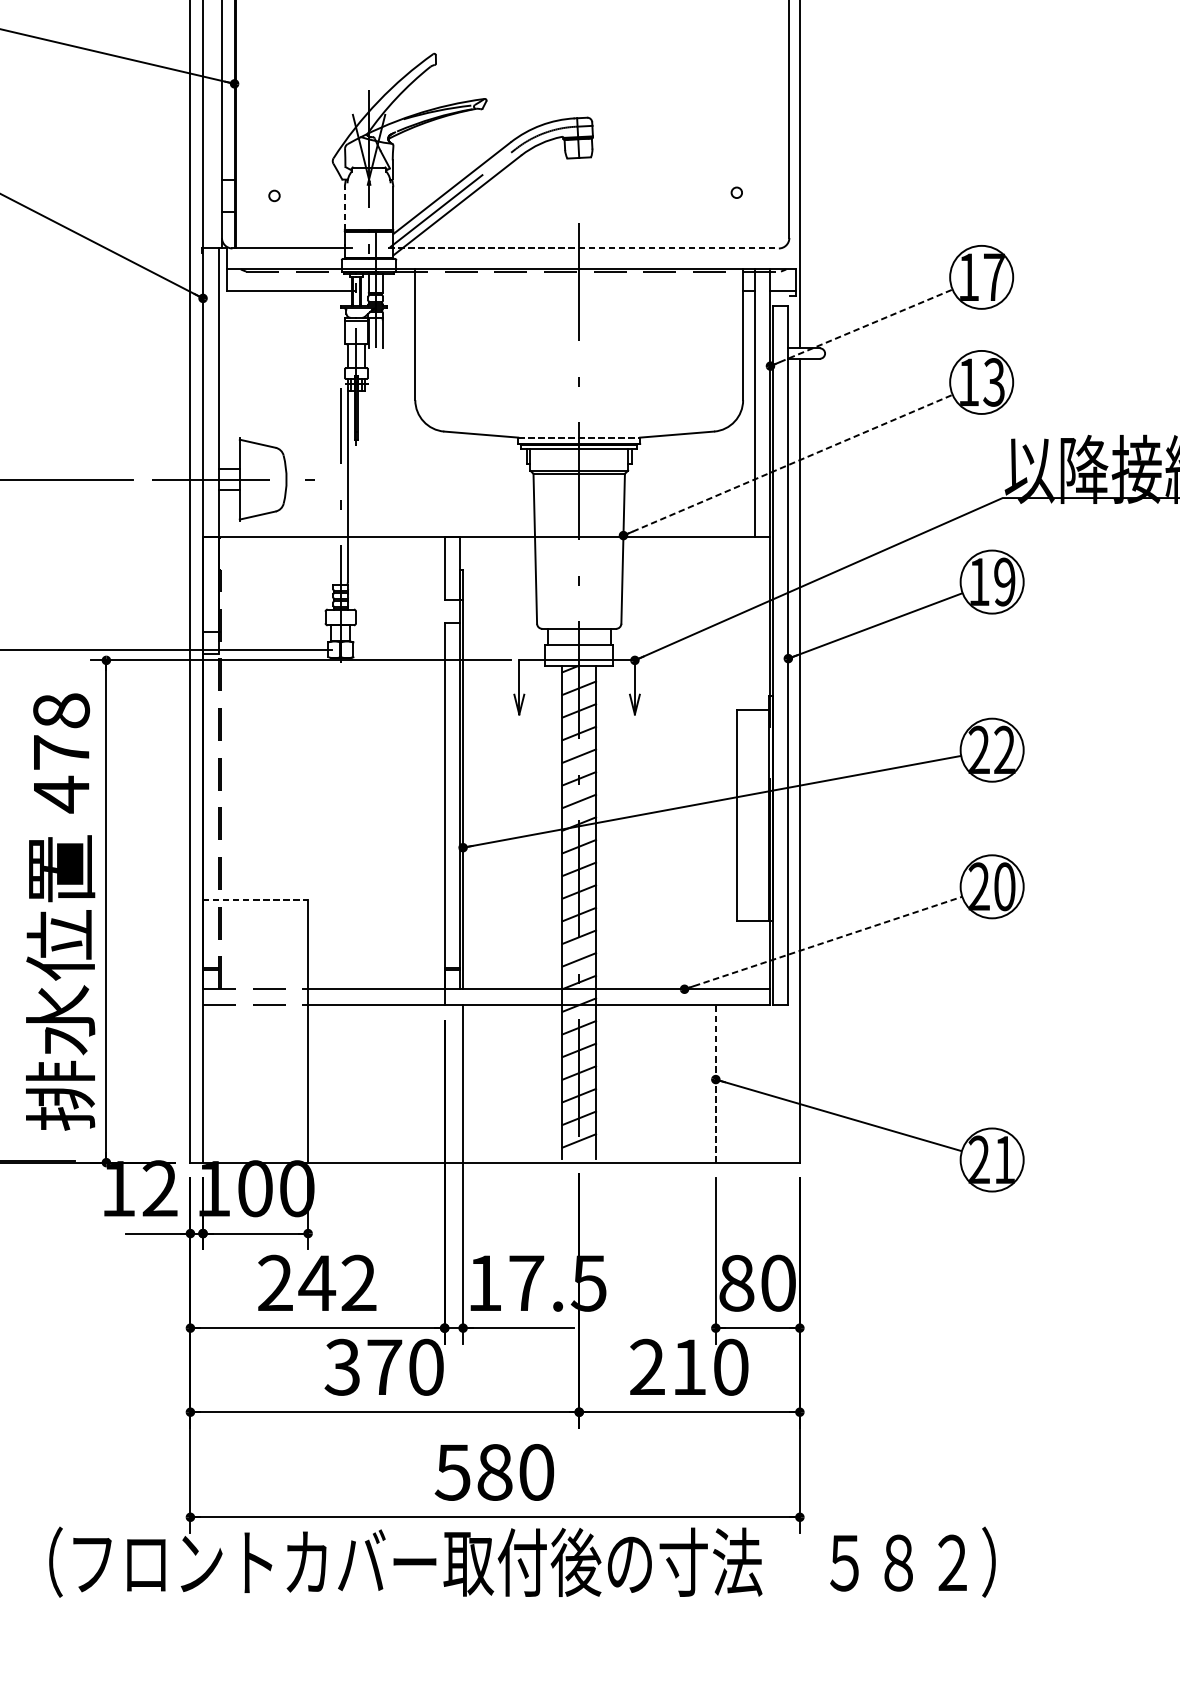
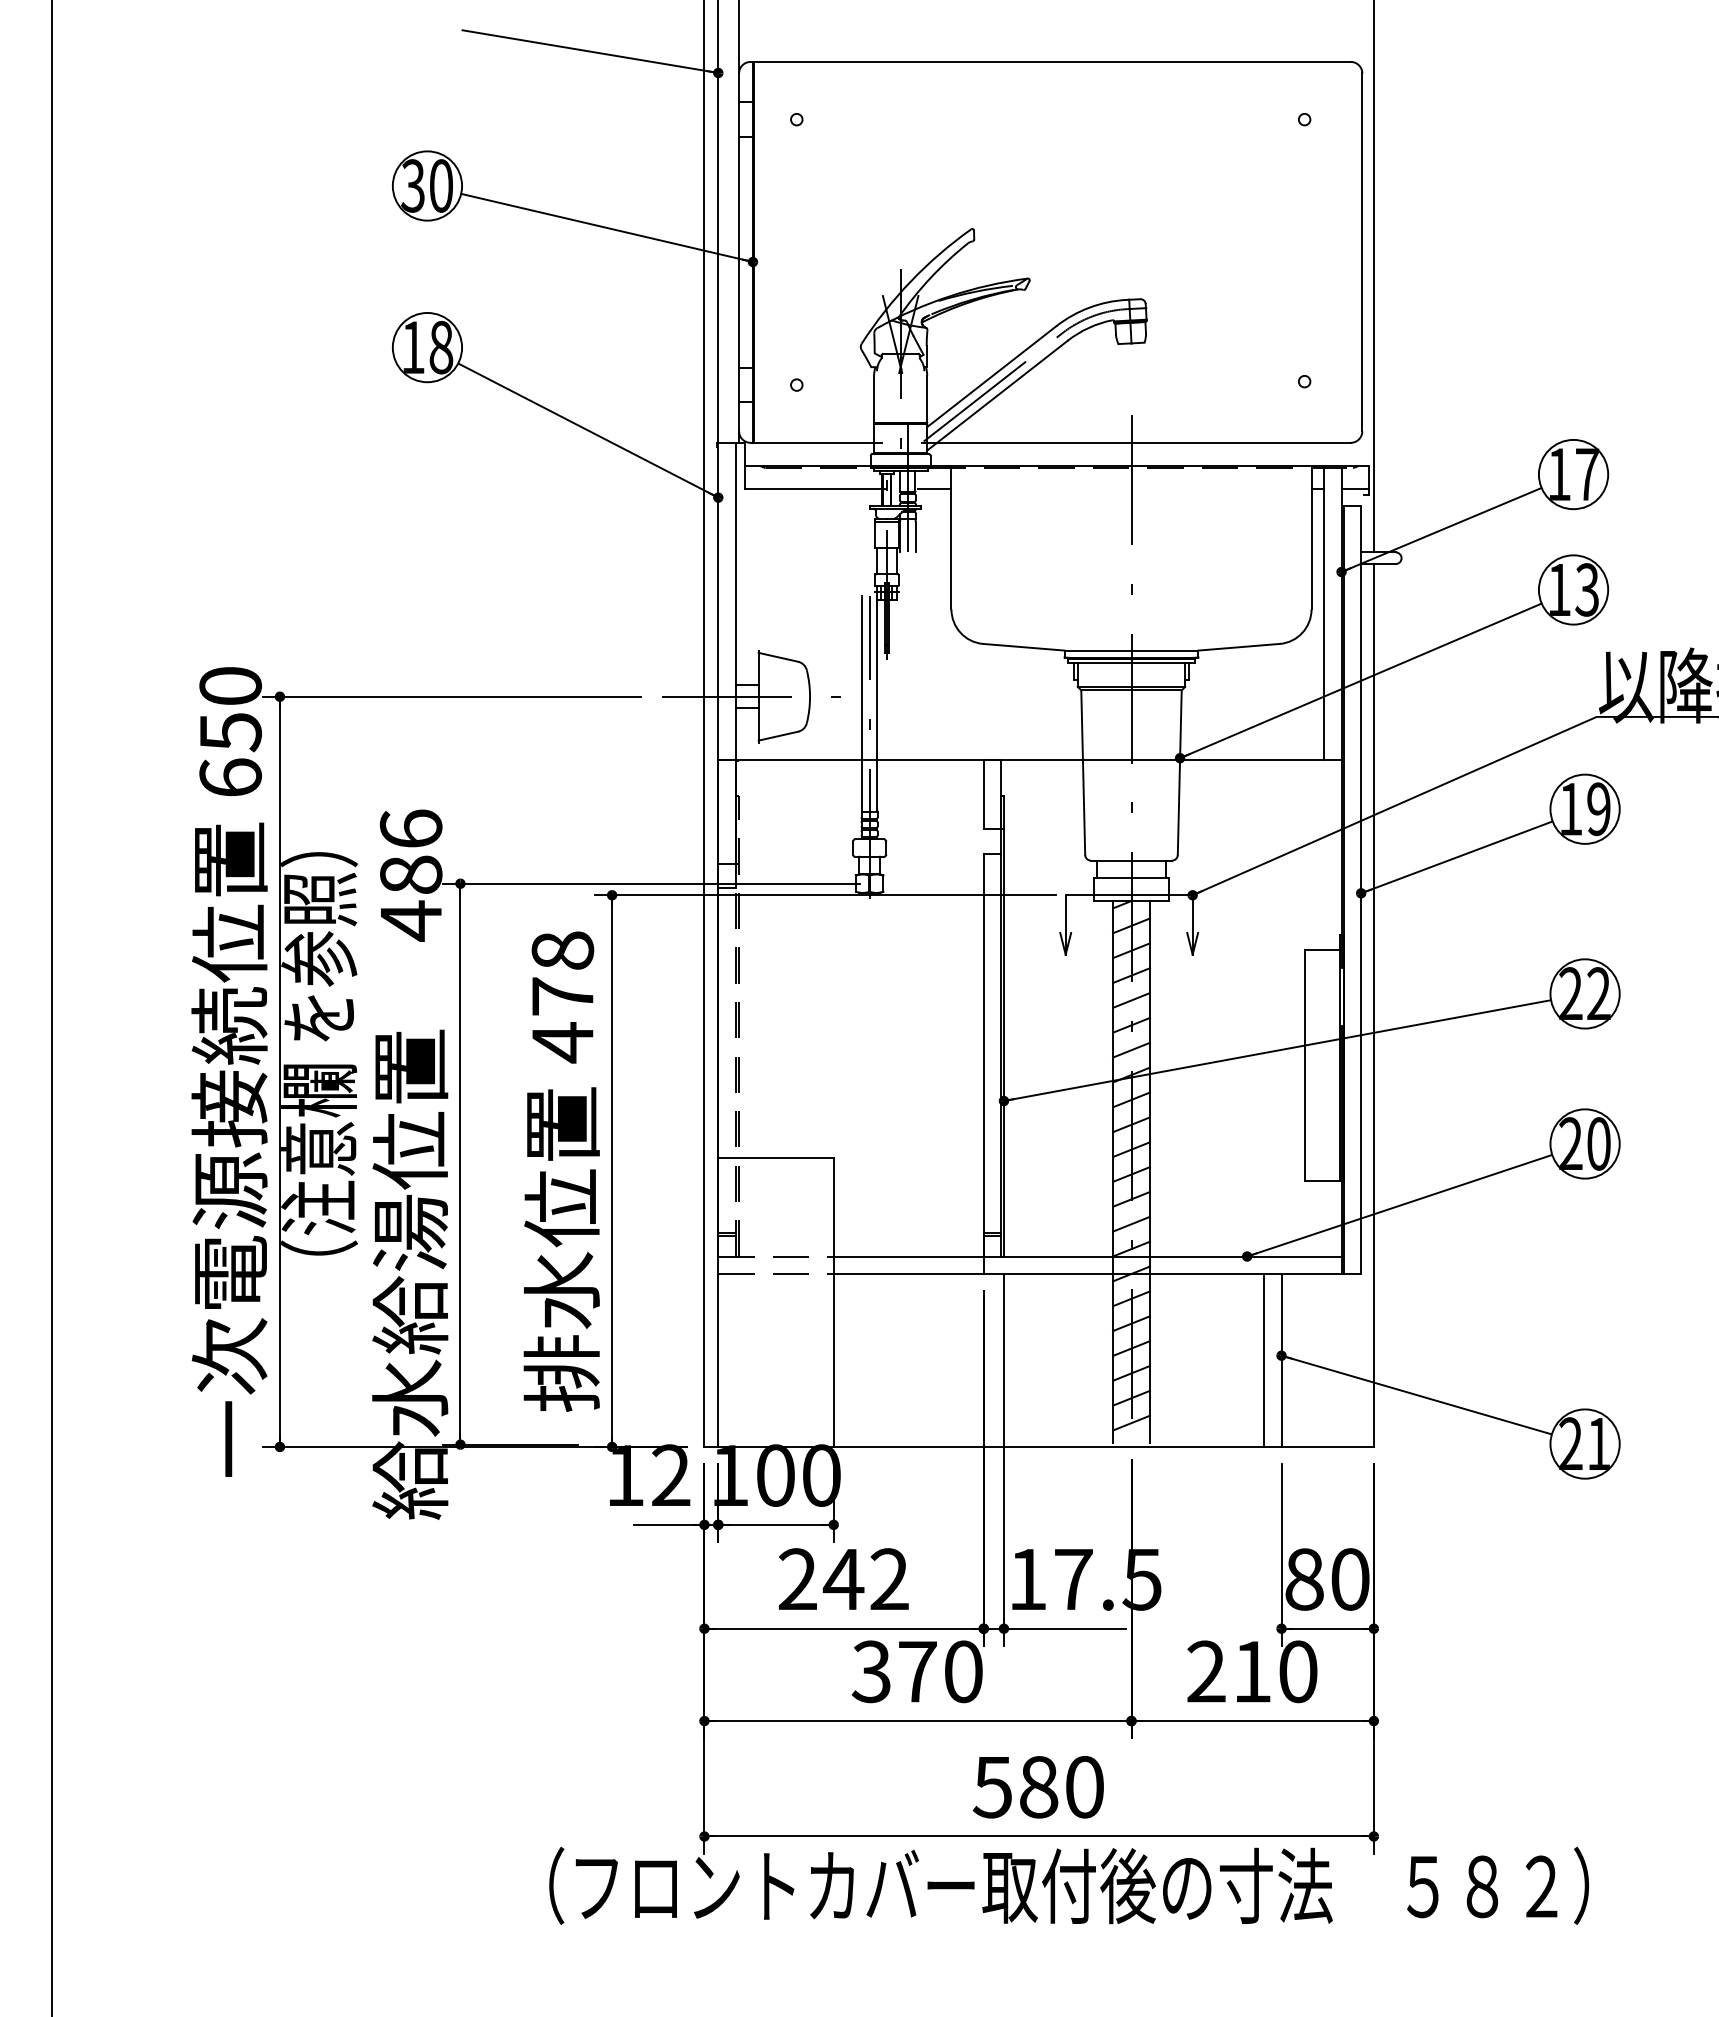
line: (345, 208) -> (874, 398), dashed -> solid
line: (583, 248) -> (1136, 442), dashed -> solid
line: (399, 290) -> (934, 488), added
line: (861, 328) -> (1441, 530), dashed -> solid
line: (579, 437) -> (1131, 650), dashed -> solid
line: (787, 464) -> (1360, 680), dashed -> solid
line: (333, 484) -> (861, 702), added
line: (256, 900) -> (776, 1158), dashed -> solid
line: (823, 942) -> (1399, 1205), dashed -> solid
line: (700, 1083) -> (1264, 1359), added
line: (715, 1083) -> (1281, 1360), dashed -> solid

